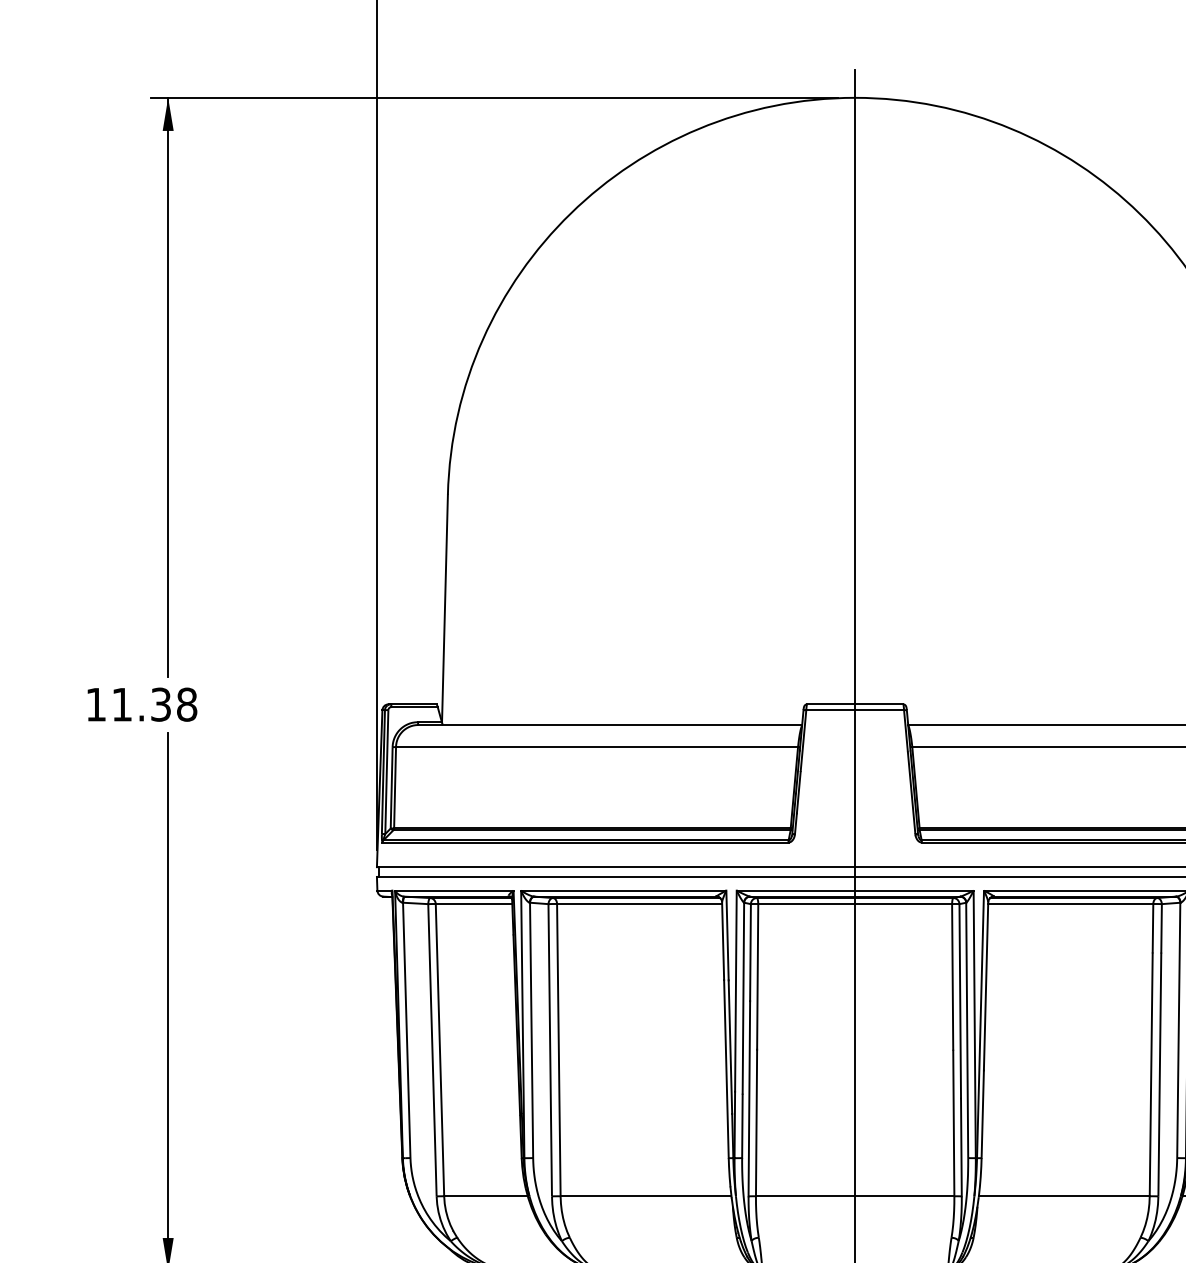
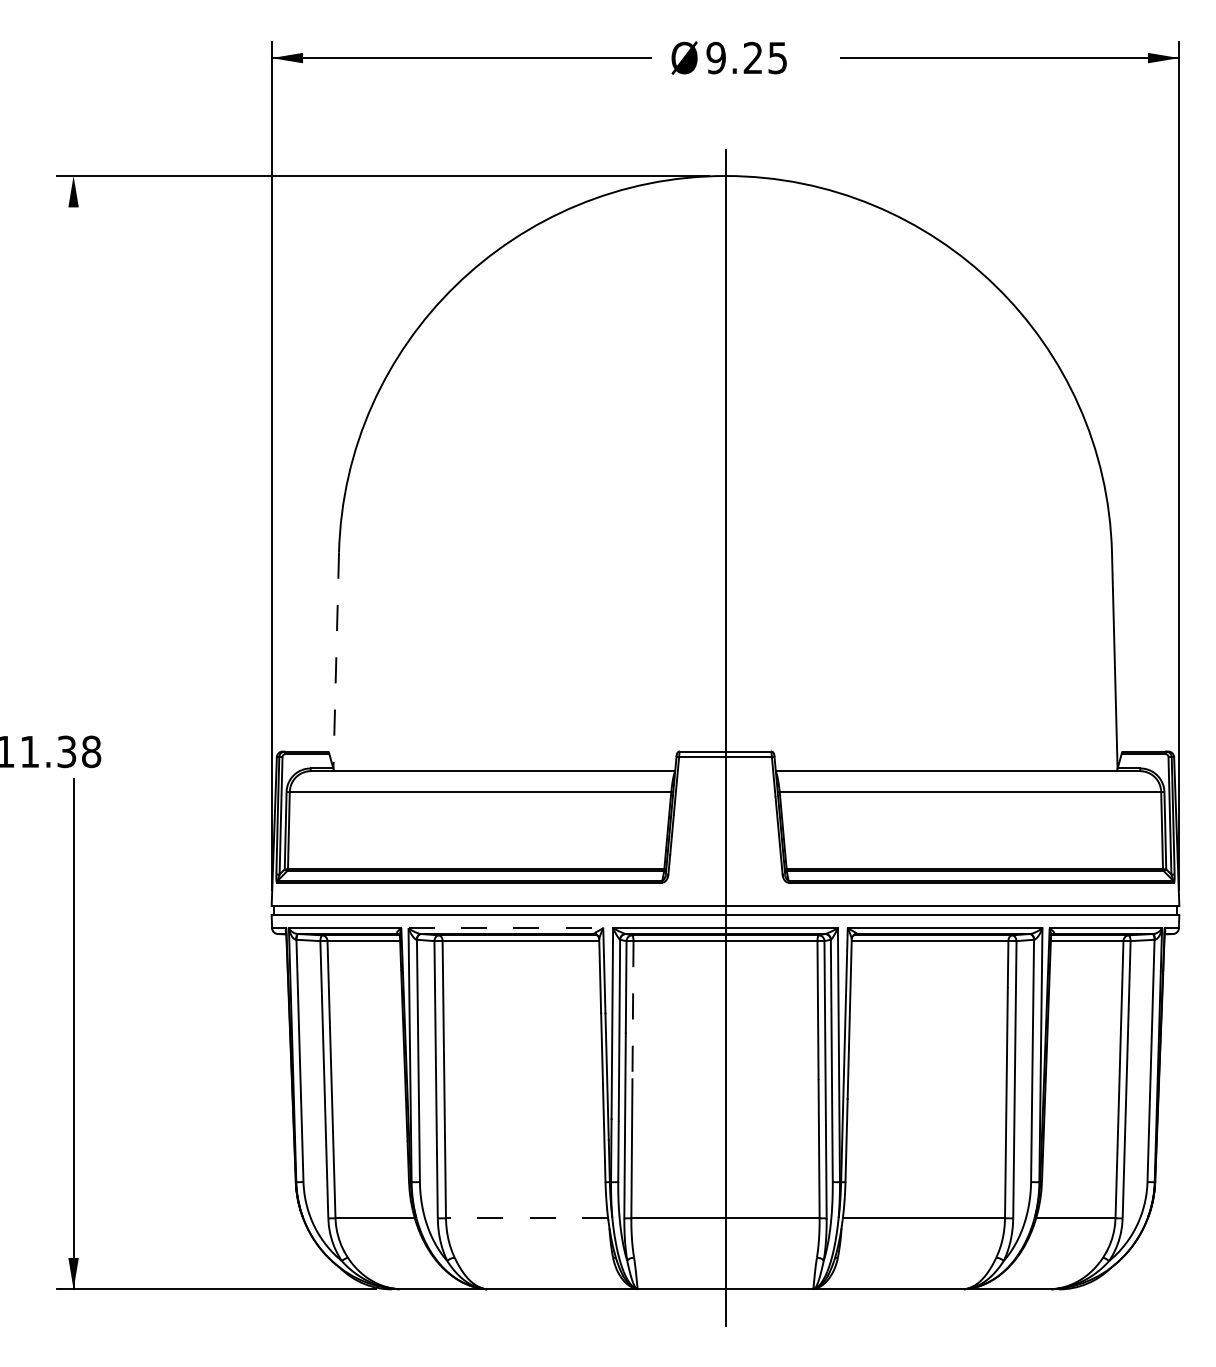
line: (168, 387) -> (73, 450), removed
line: (445, 608) -> (336, 660), solid -> dashed
line: (624, 890) -> (506, 928), solid -> dashed
line: (757, 977) -> (632, 1010), solid -> dashed
line: (645, 1196) -> (526, 1218), solid -> dashed

